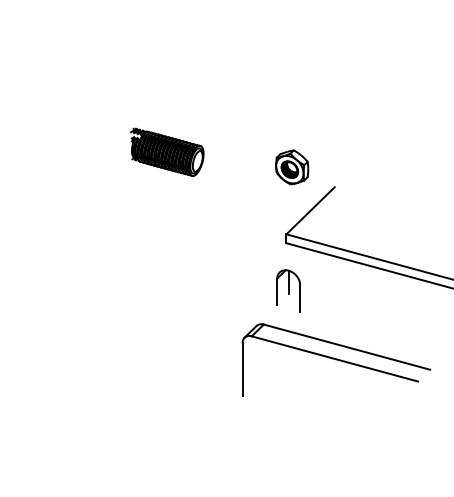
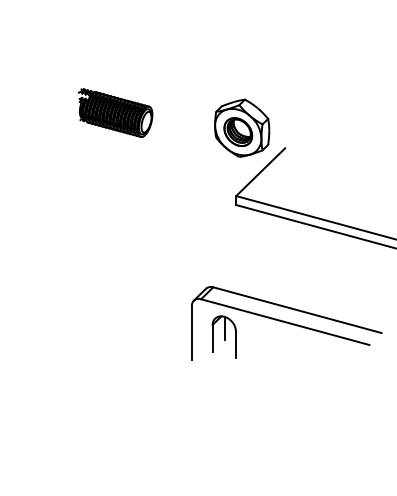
part: (291, 167) -> (241, 128), size x1.67
part: (288, 290) -> (224, 336), moved

